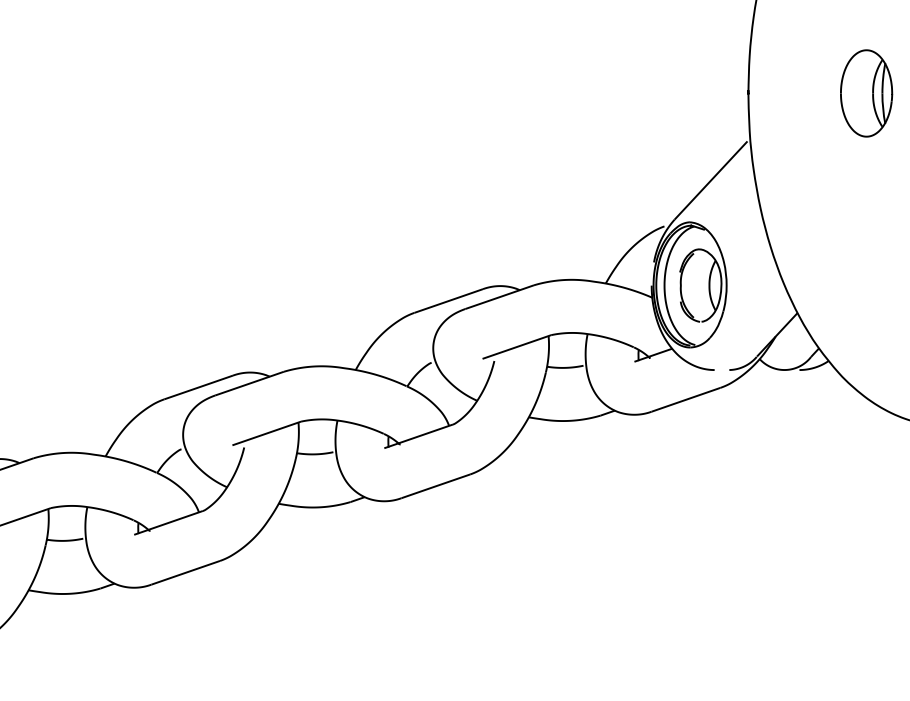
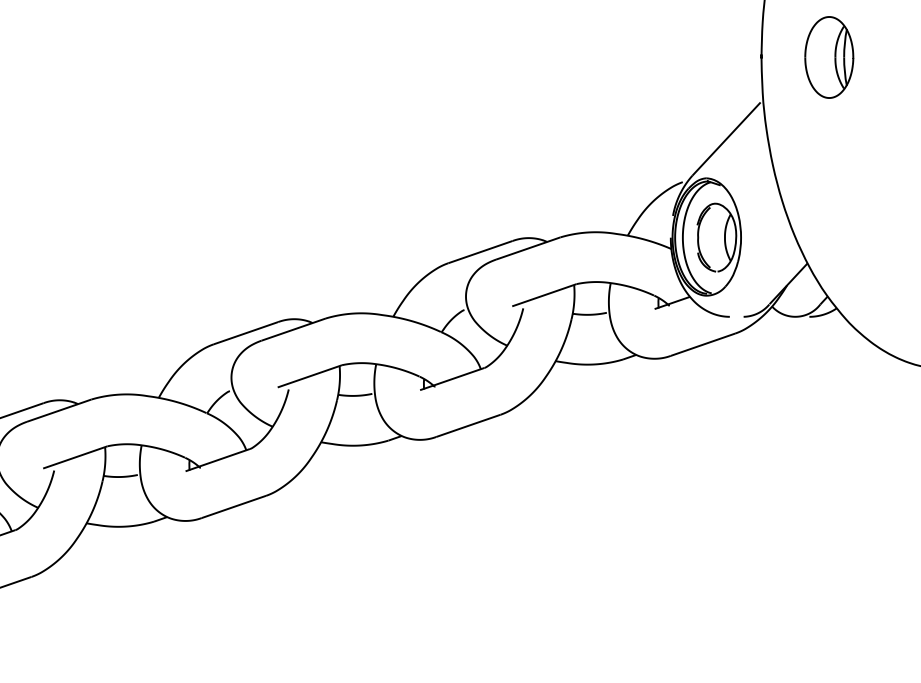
part: (866, 93) -> (829, 57), moved

